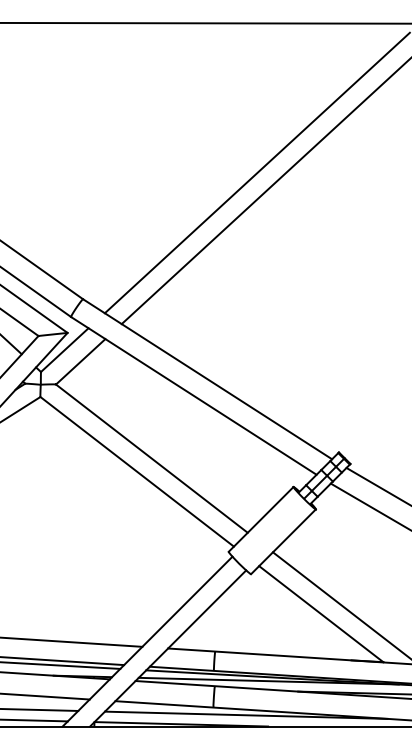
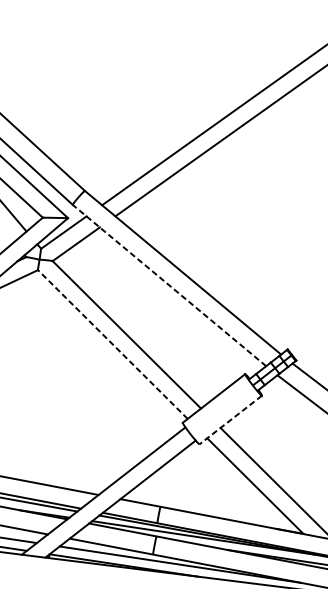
line: (193, 395) -> (169, 285), solid -> dashed
line: (136, 471) -> (112, 344), solid -> dashed
line: (283, 541) -> (230, 419), solid -> dashed

